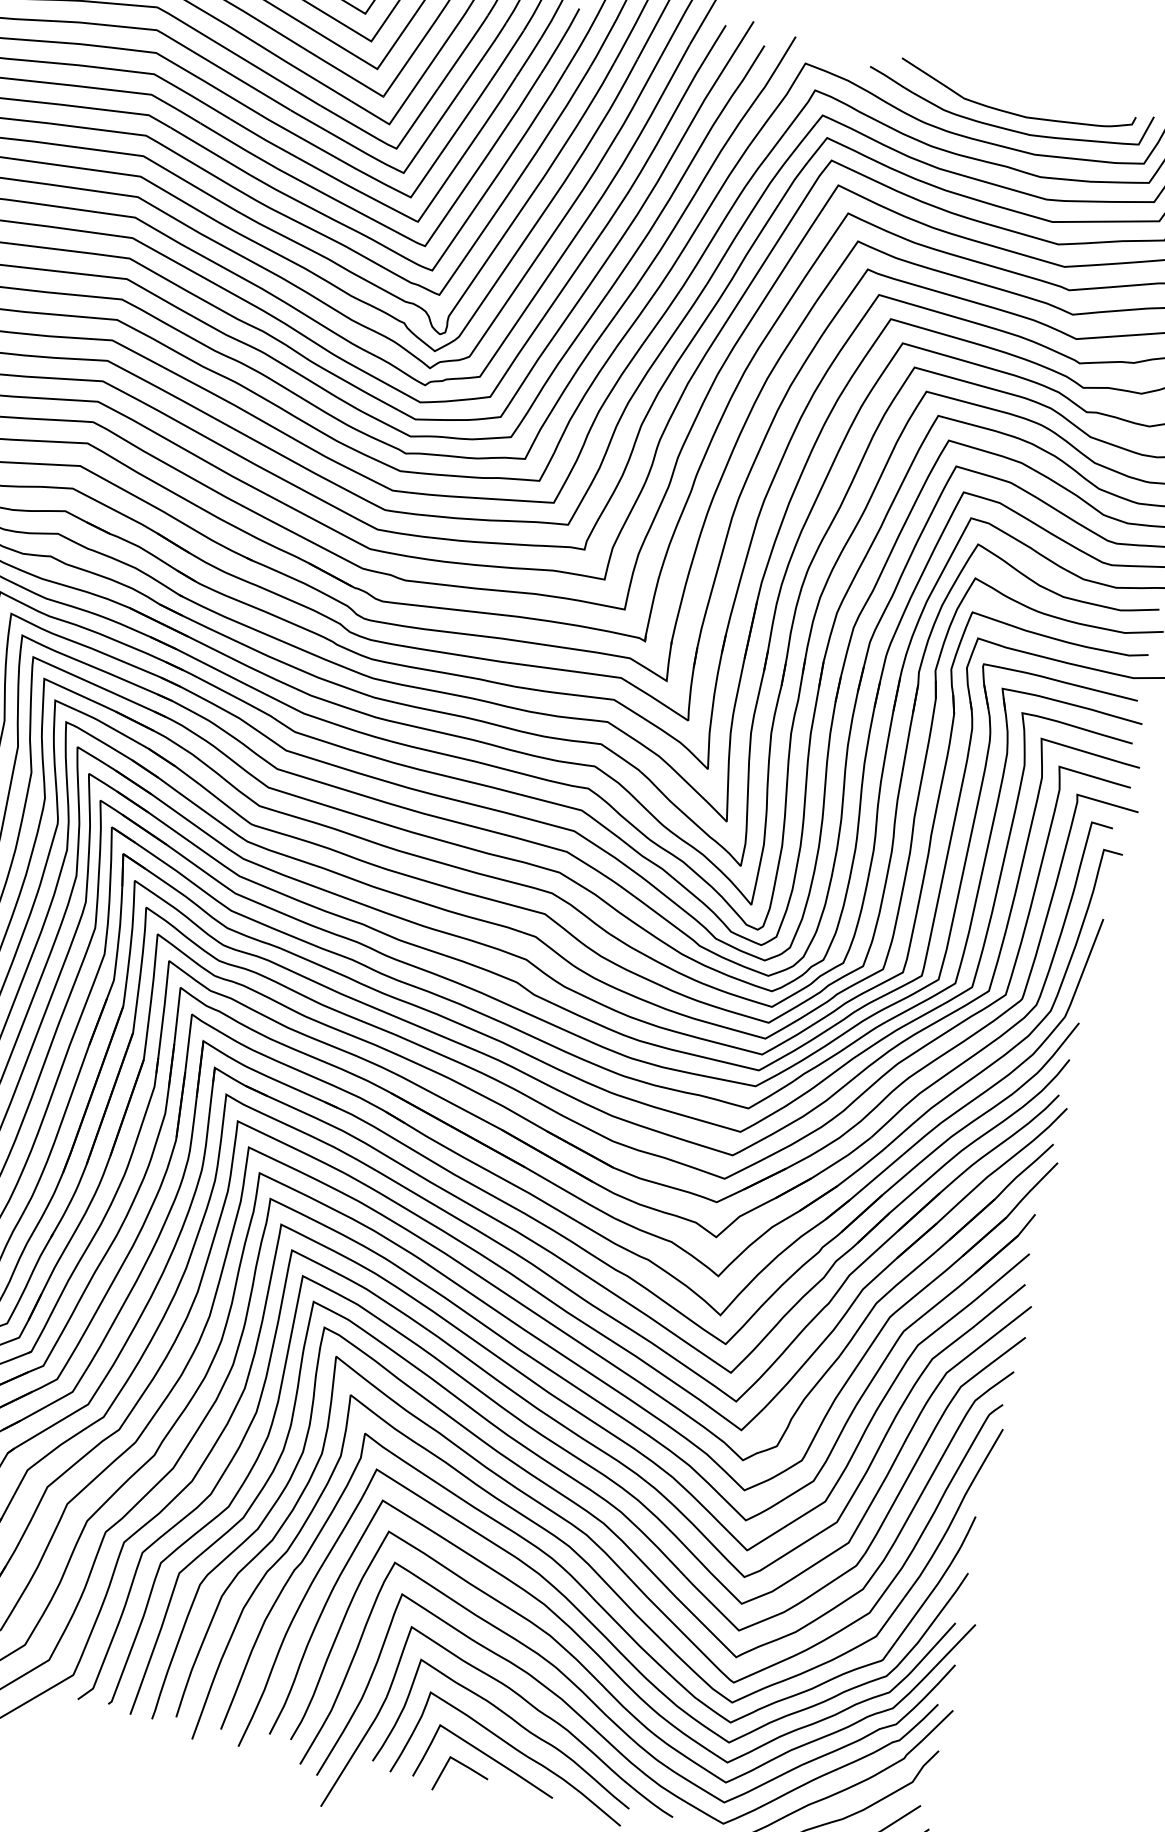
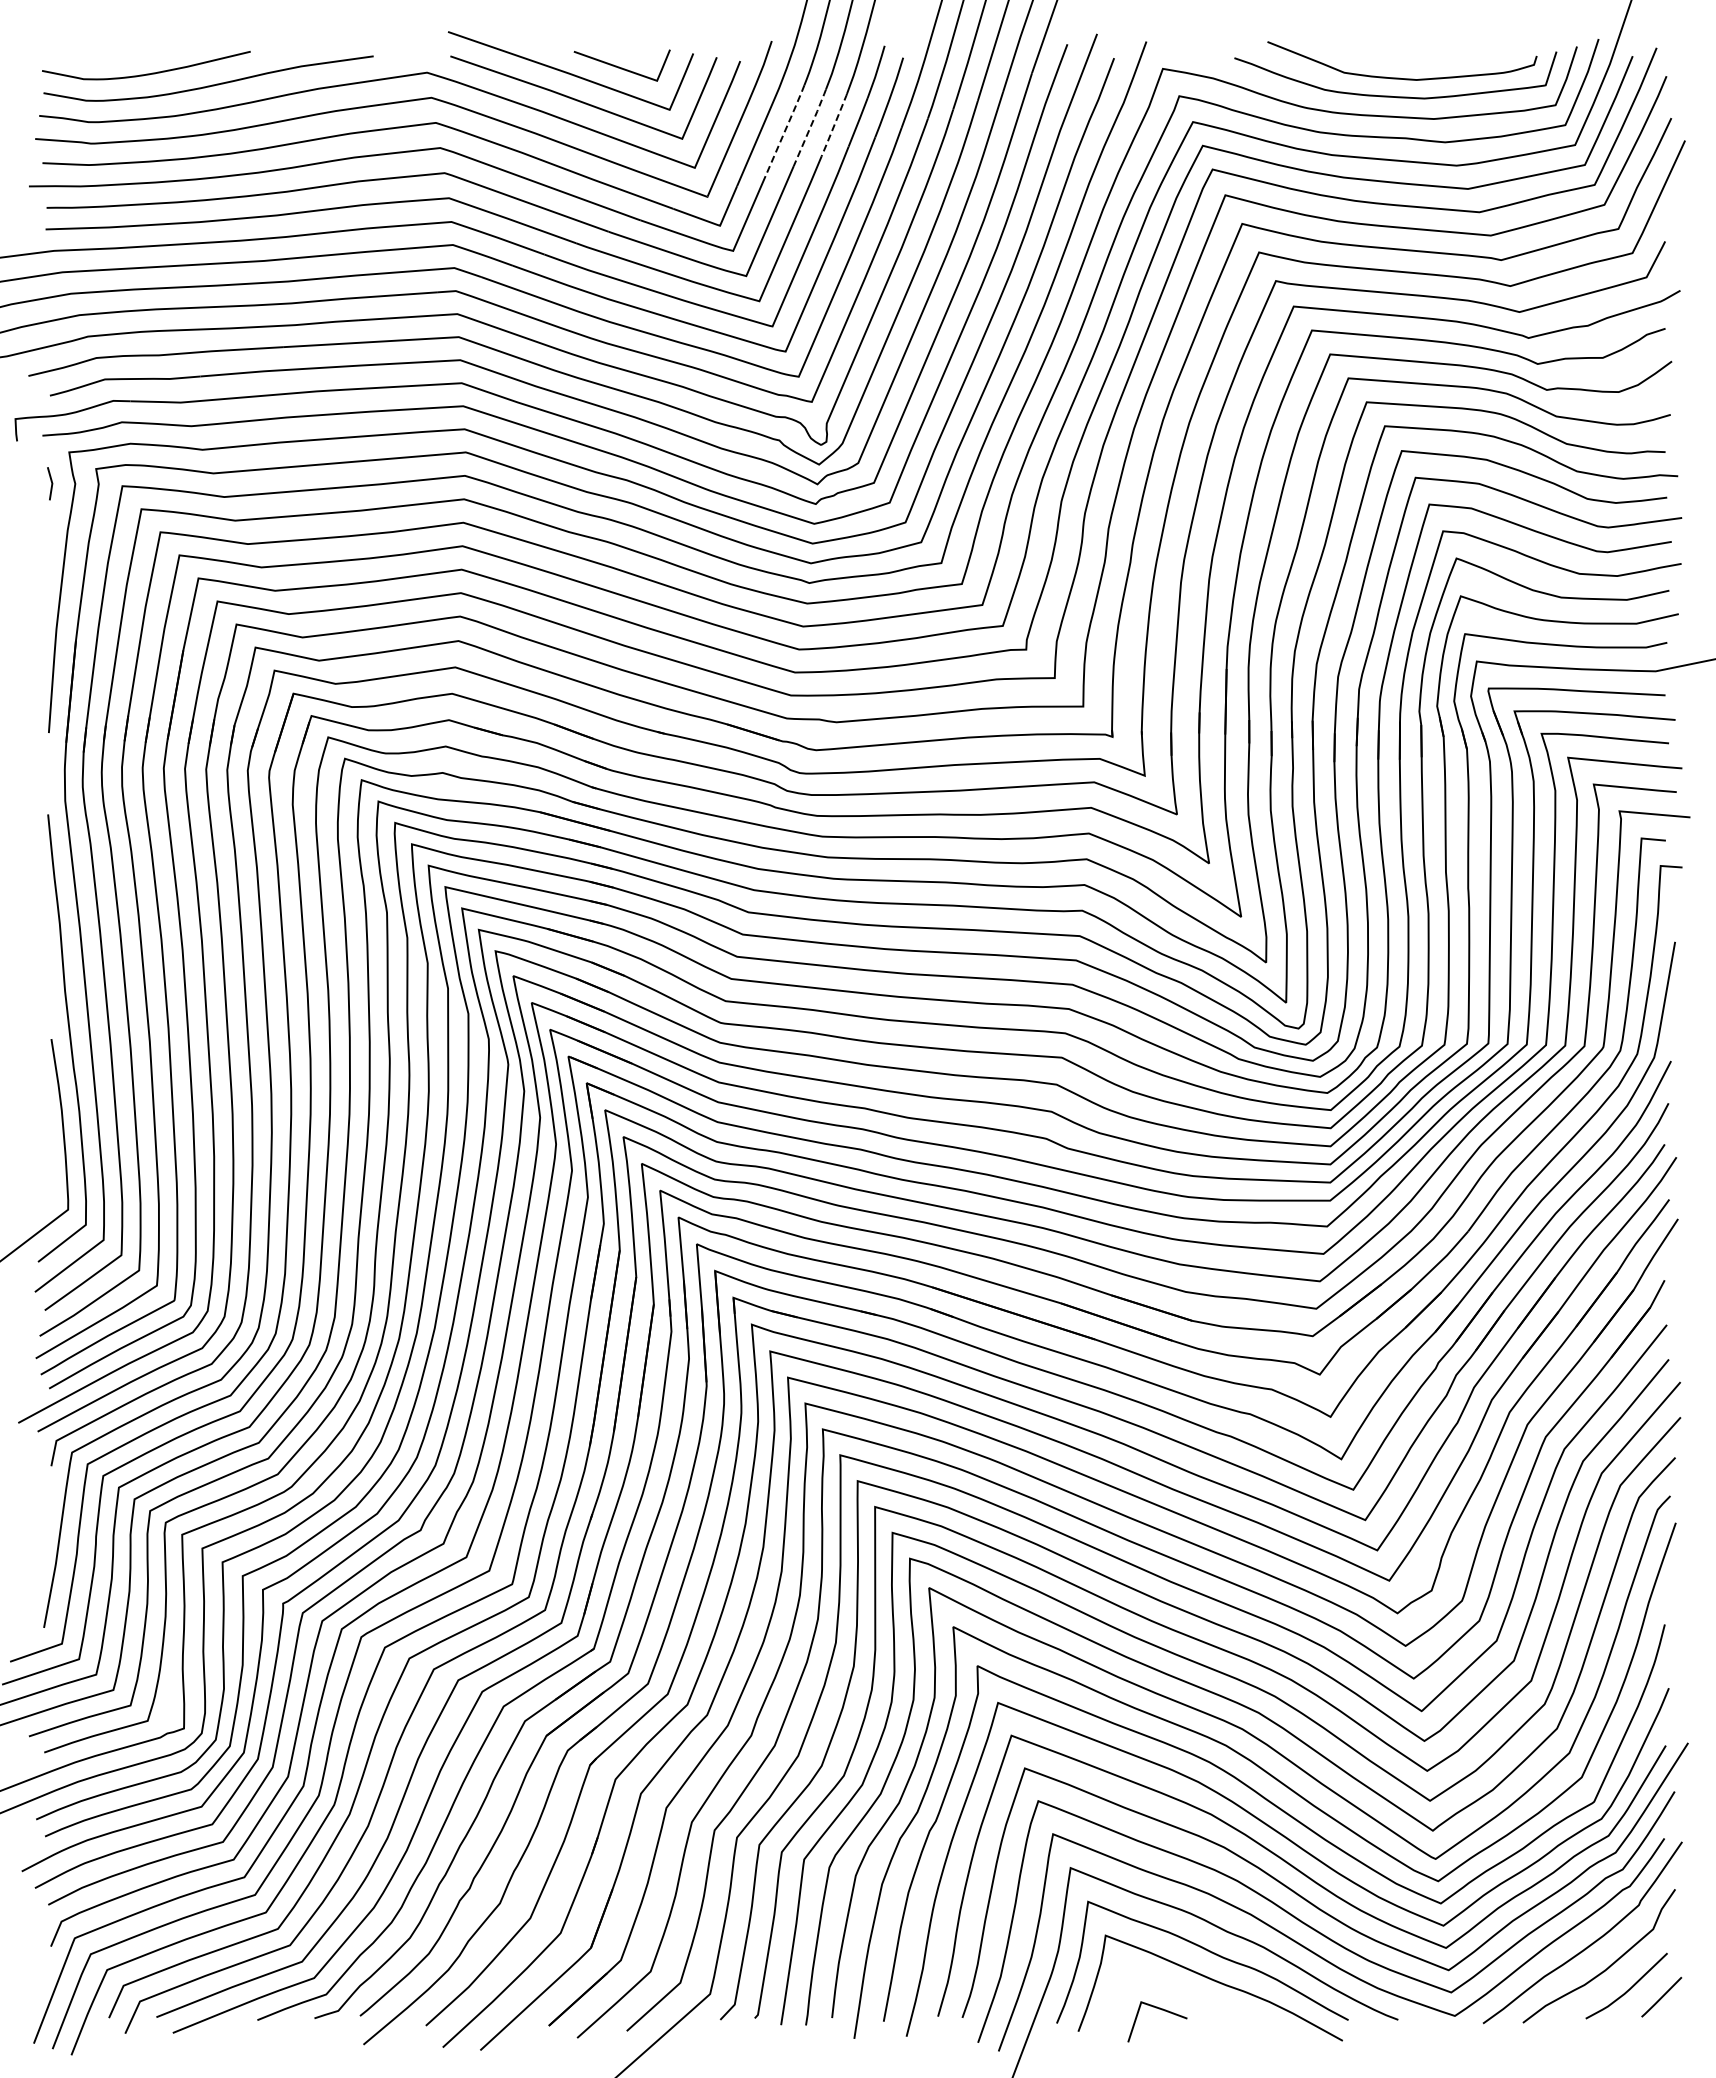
line: (463, 51) -> (785, 129), solid -> dashed
line: (486, 52) -> (810, 126), solid -> dashed
line: (507, 56) -> (834, 125), solid -> dashed
curve: (488, 1757) -> (1183, 1994), removed

